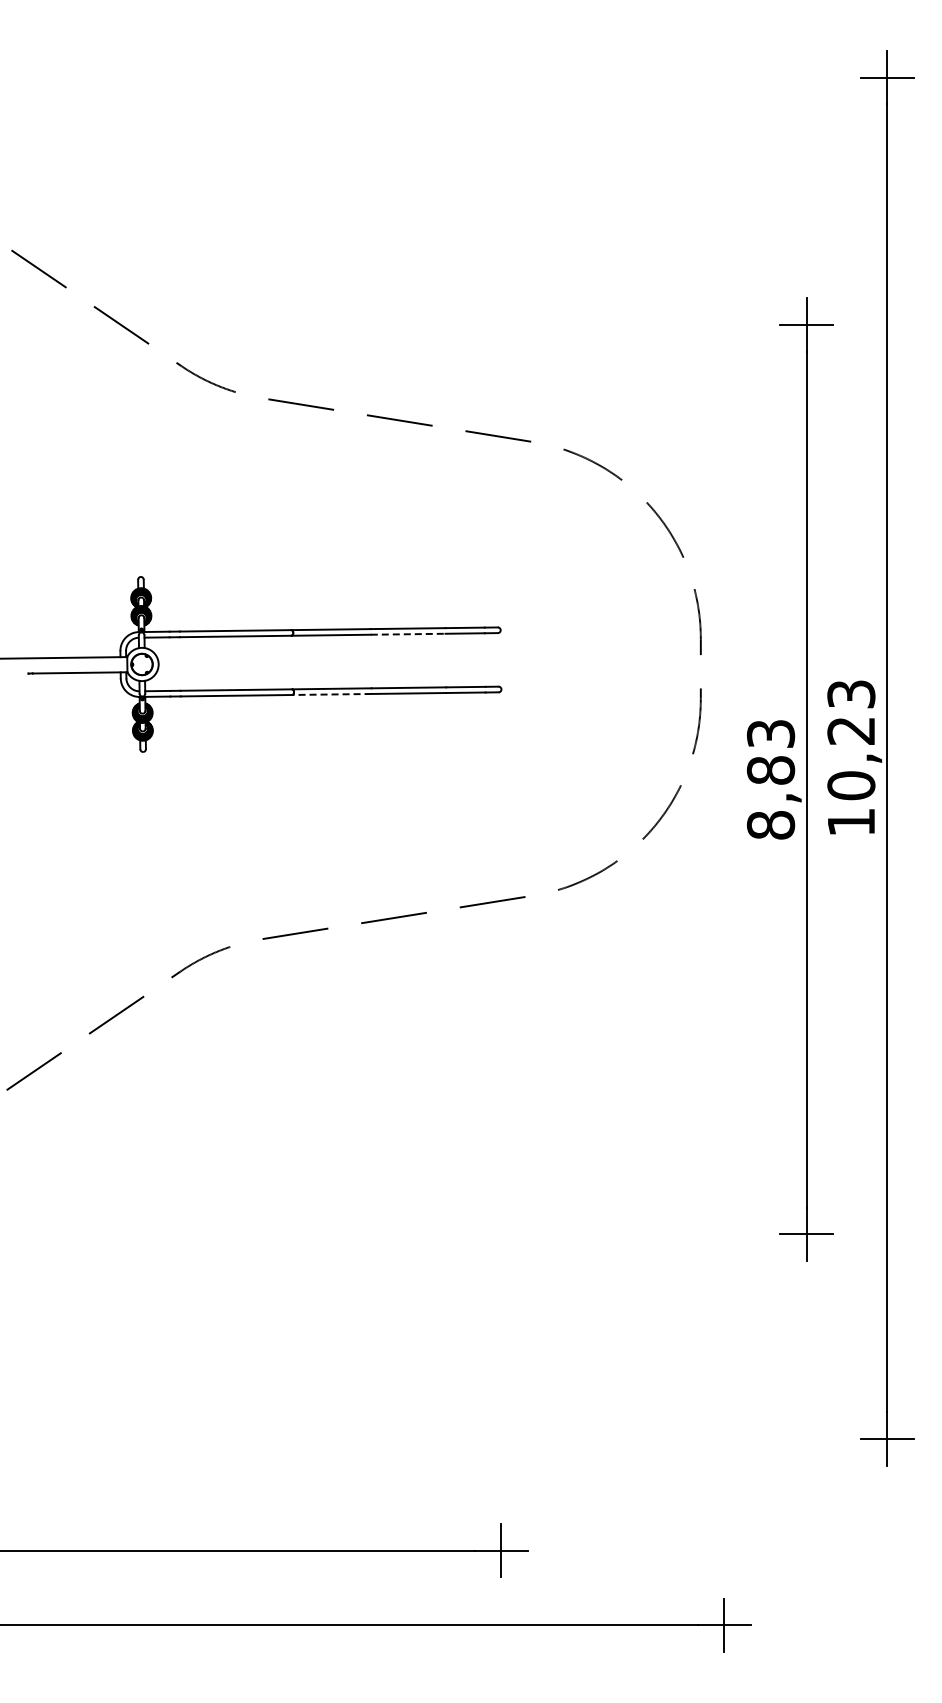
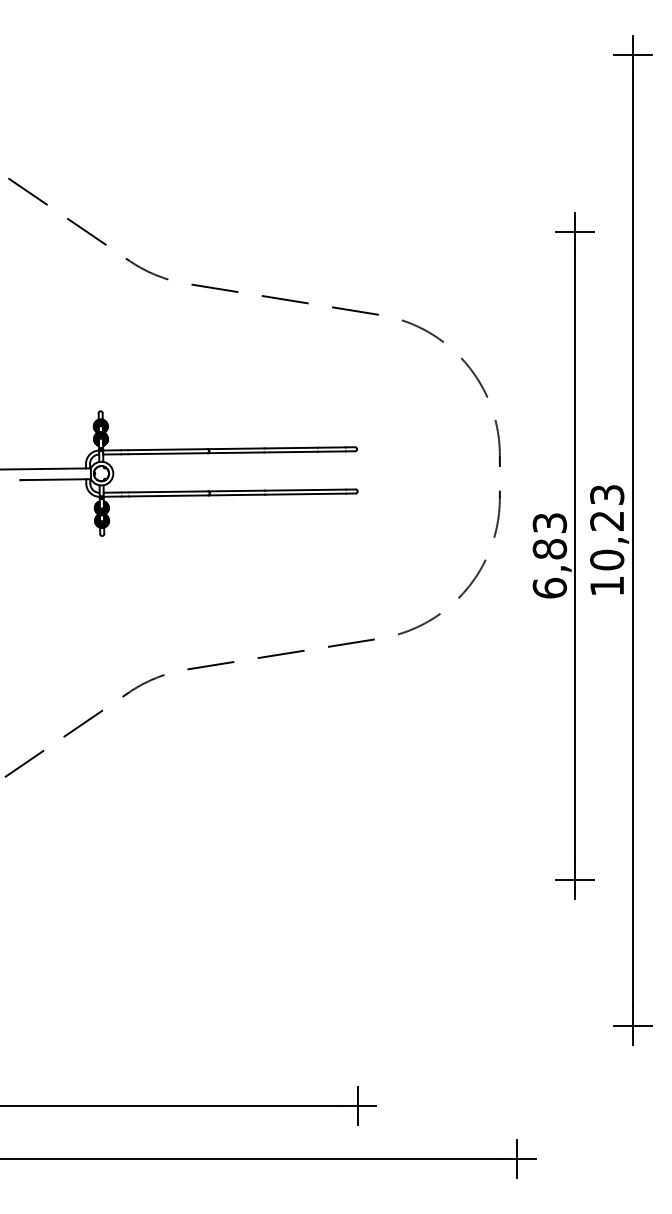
line: (408, 634) -> (291, 452), dashed -> solid
line: (331, 694) -> (236, 495), dashed -> solid
text: (770, 824) -> (549, 587), 8,83 -> 6,83

